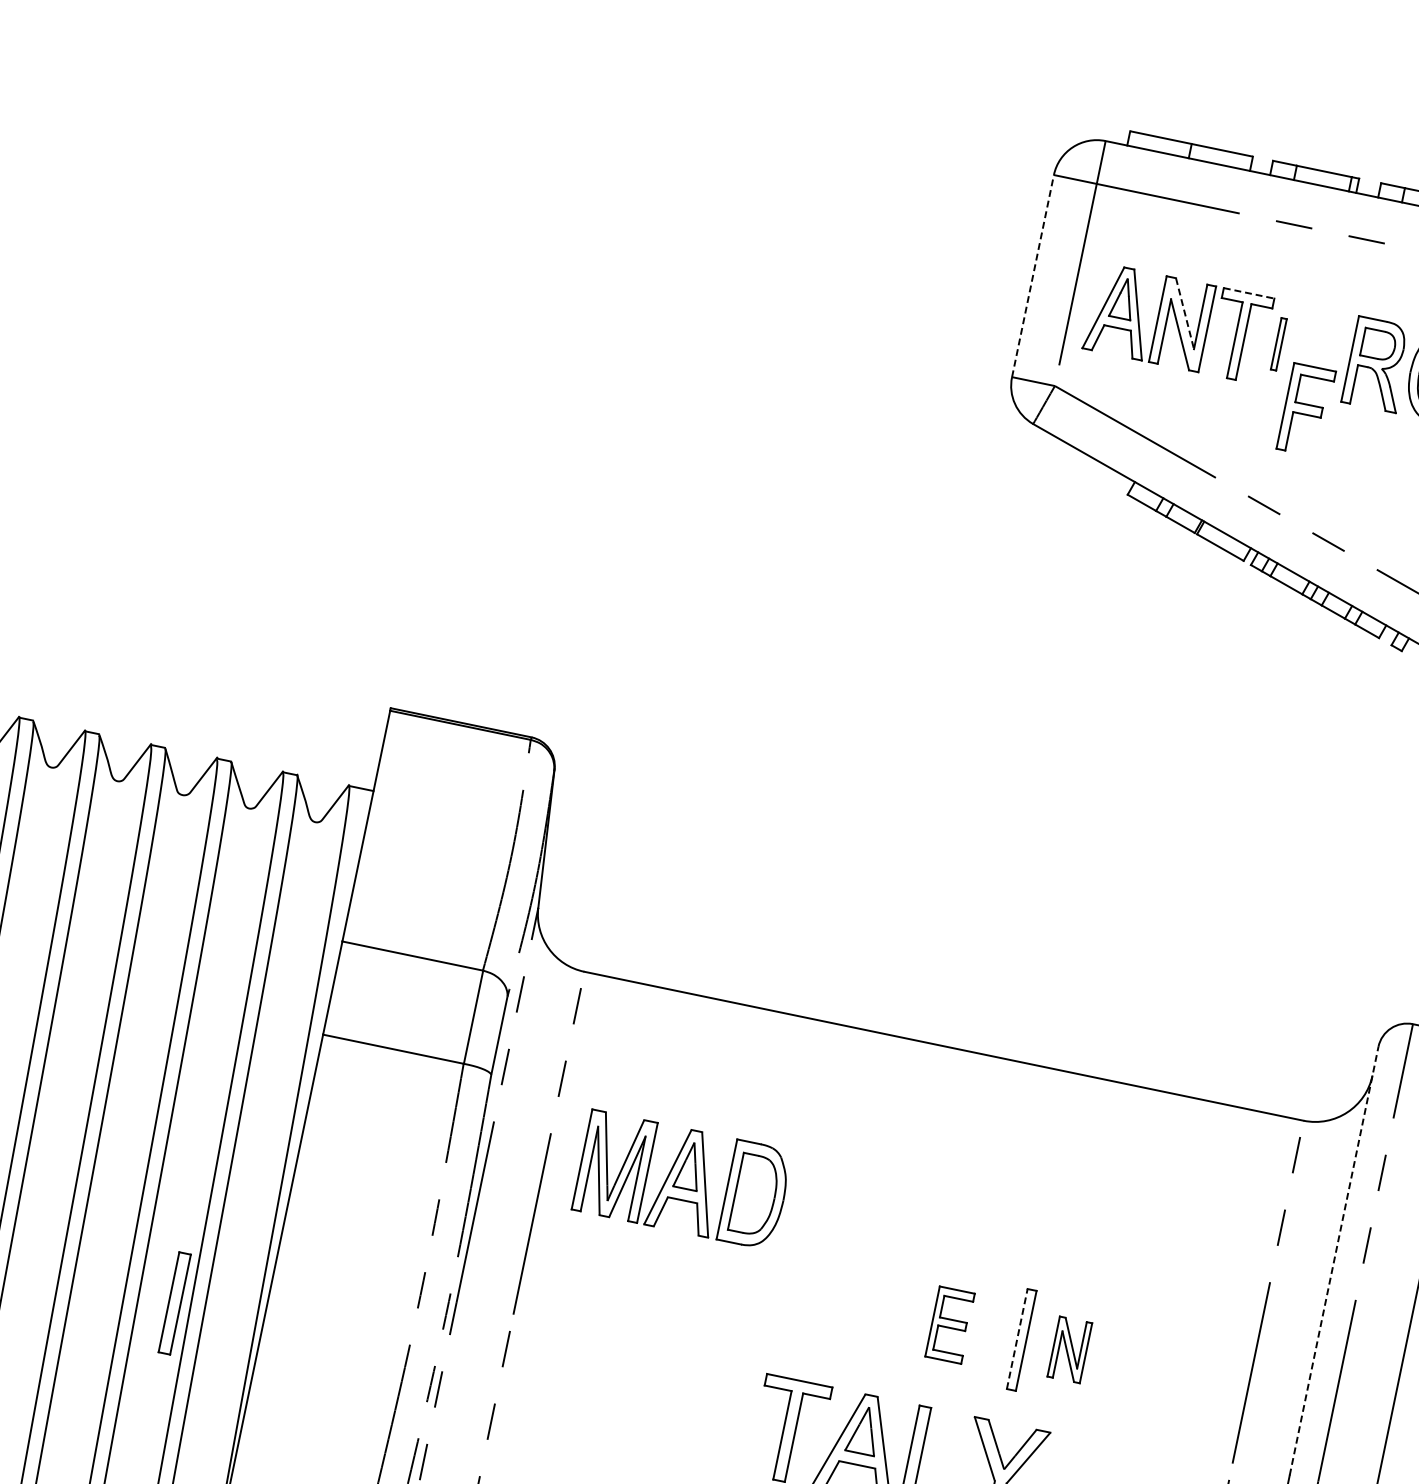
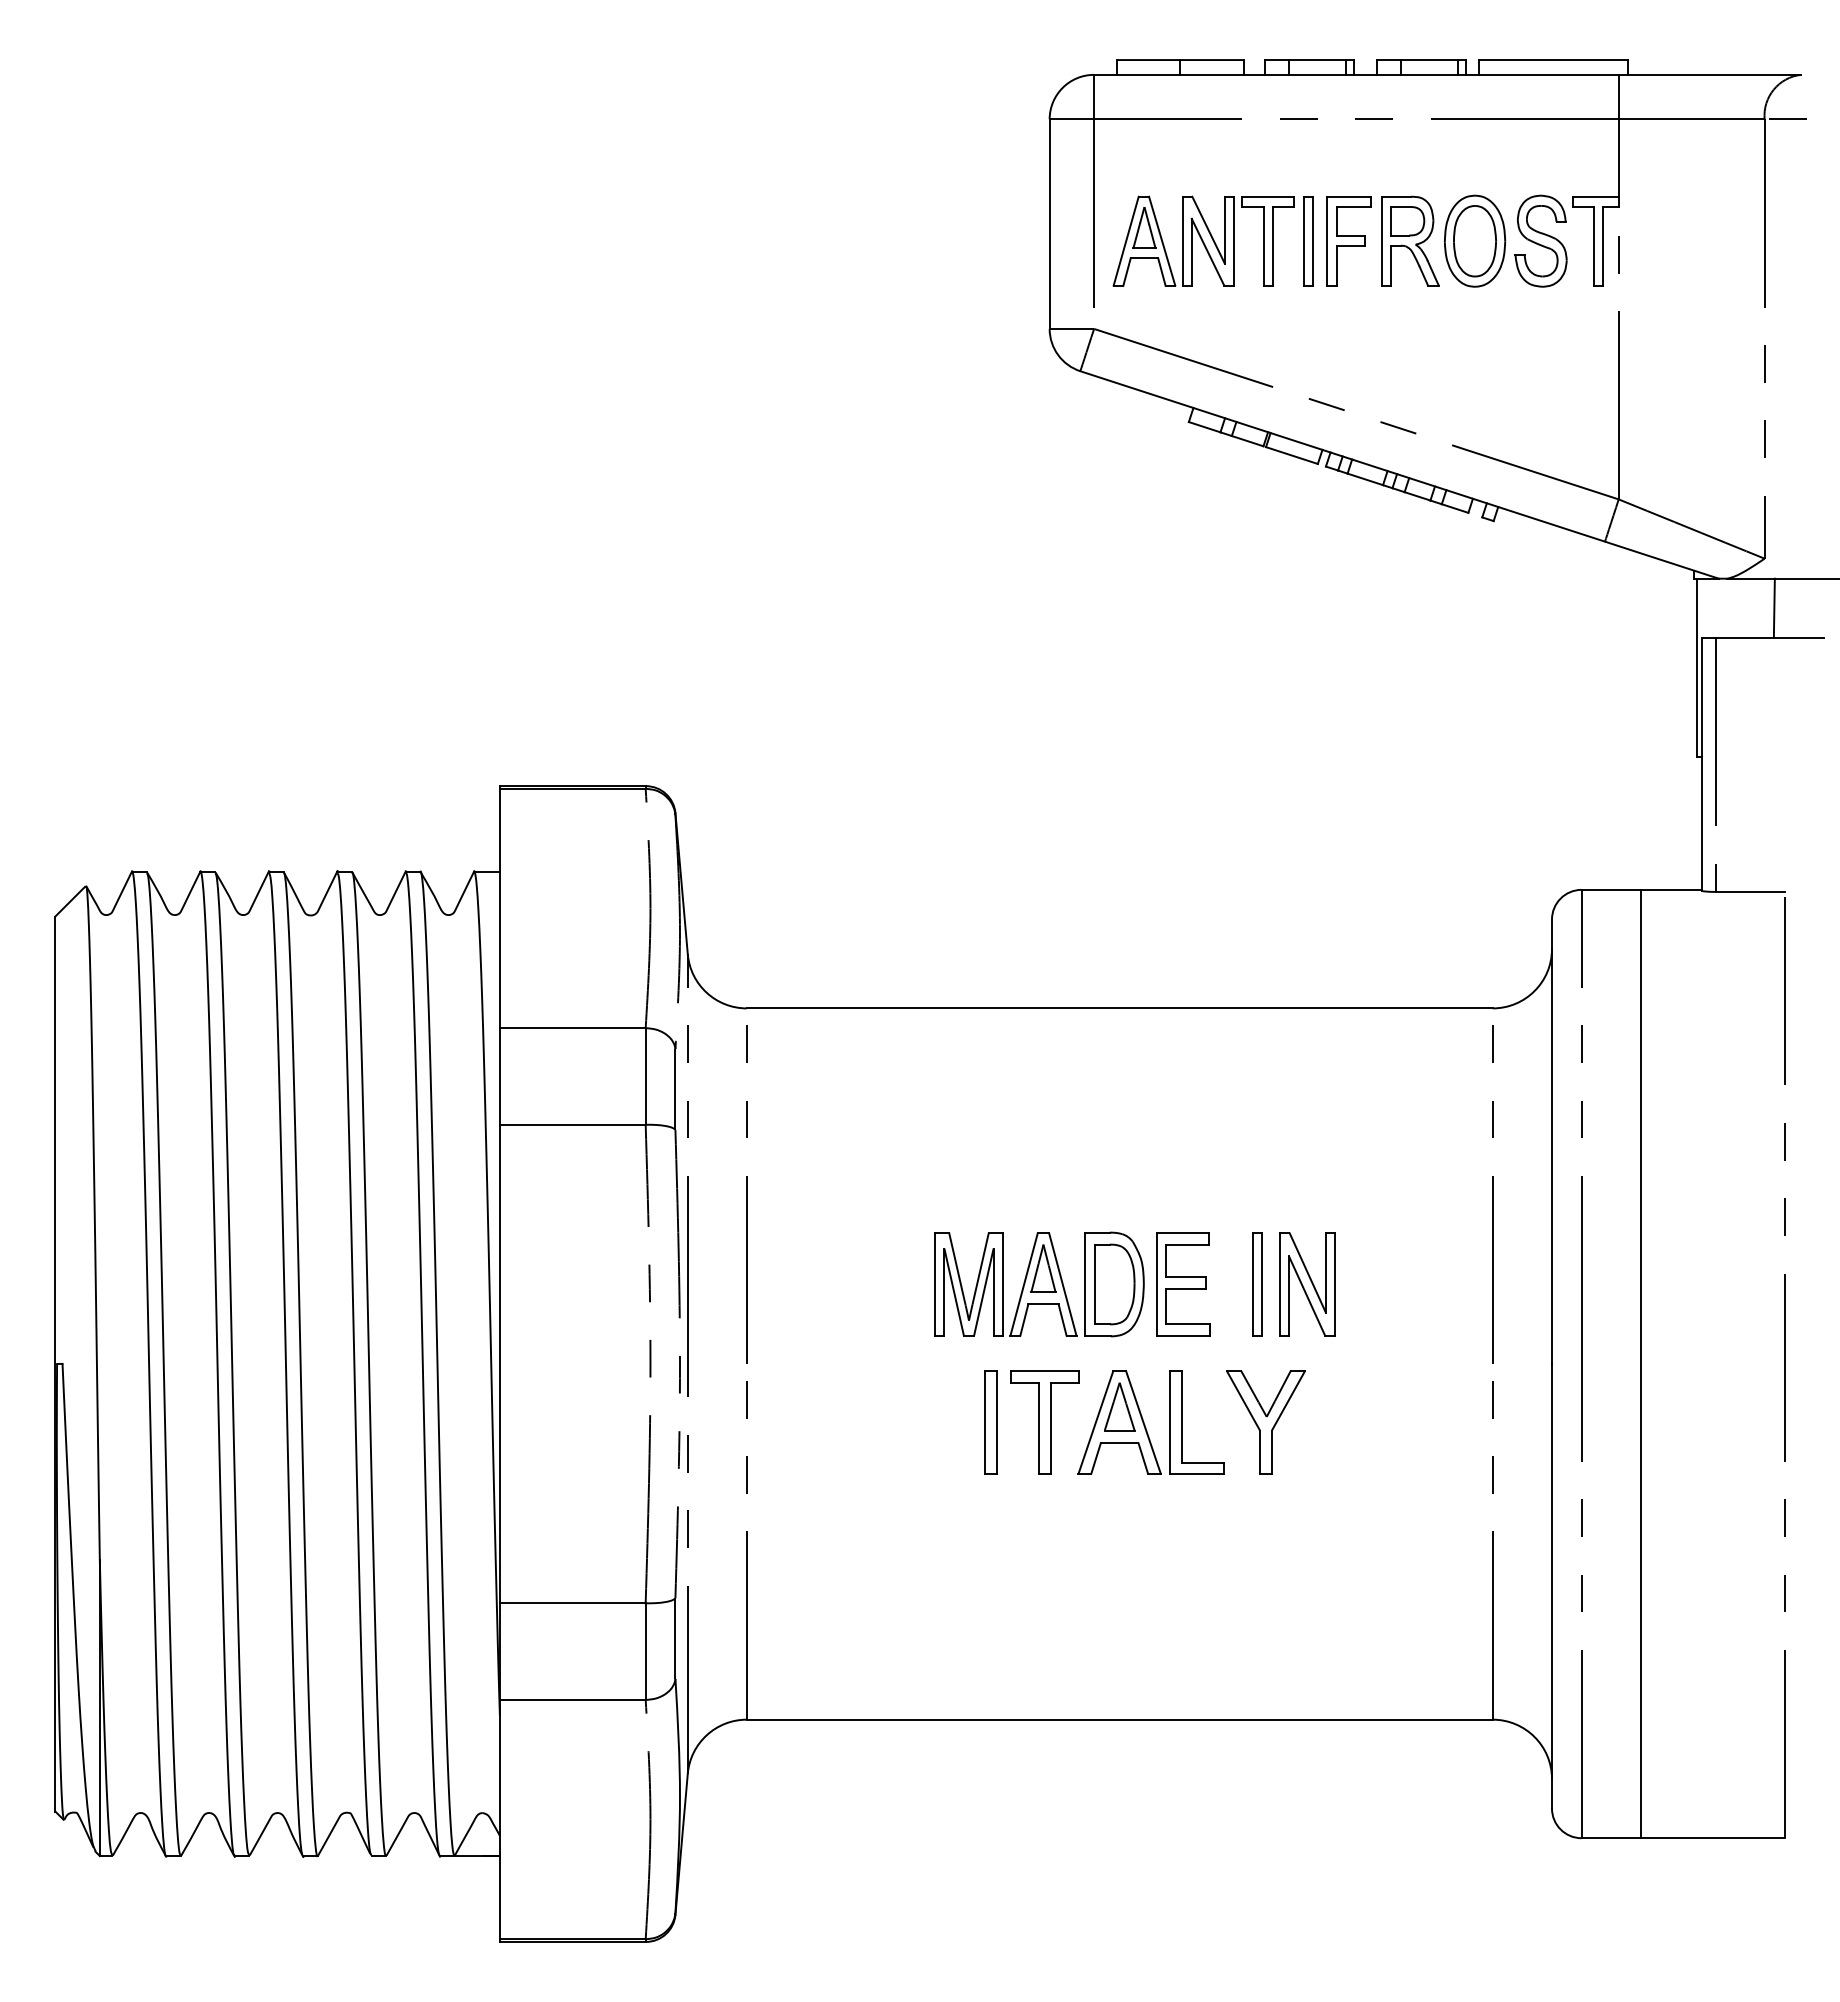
line: (1032, 276) -> (1049, 224), dashed -> solid
line: (1249, 293) -> (1268, 196), dashed -> solid
line: (1184, 313) -> (1208, 230), dashed -> solid
part: (1279, 344) -> (1308, 241), size x1.67
part: (1305, 410) -> (1348, 241), moved
part: (682, 1180) -> (1039, 1284), moved
line: (1333, 1260) -> (1551, 1141), dashed -> solid
part: (174, 1303) -> (990, 1422), moved
part: (950, 1325) -> (1183, 1284), size x1.43
line: (1016, 1338) -> (1252, 1284), dashed -> solid
part: (1069, 1349) -> (1307, 1284), size x1.67

